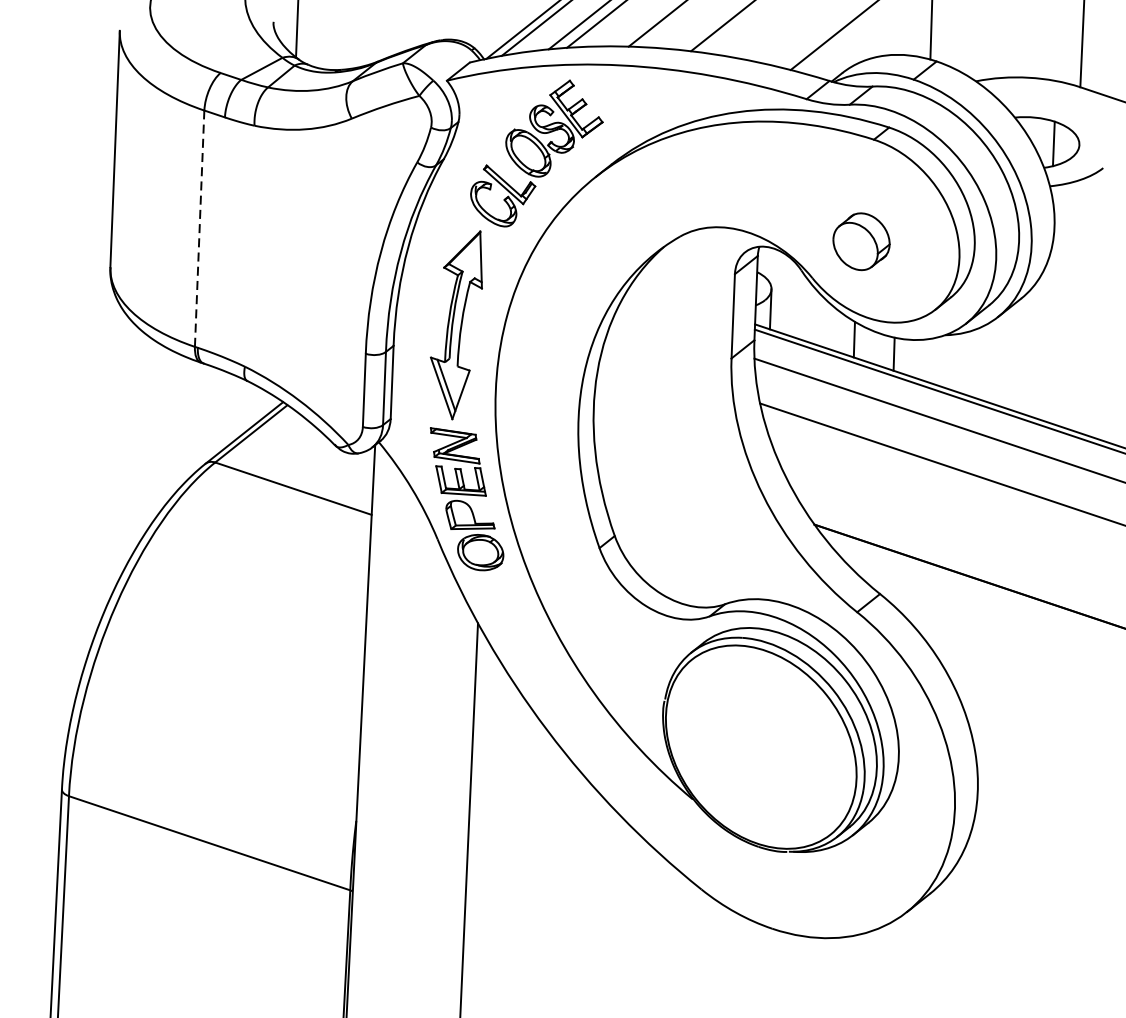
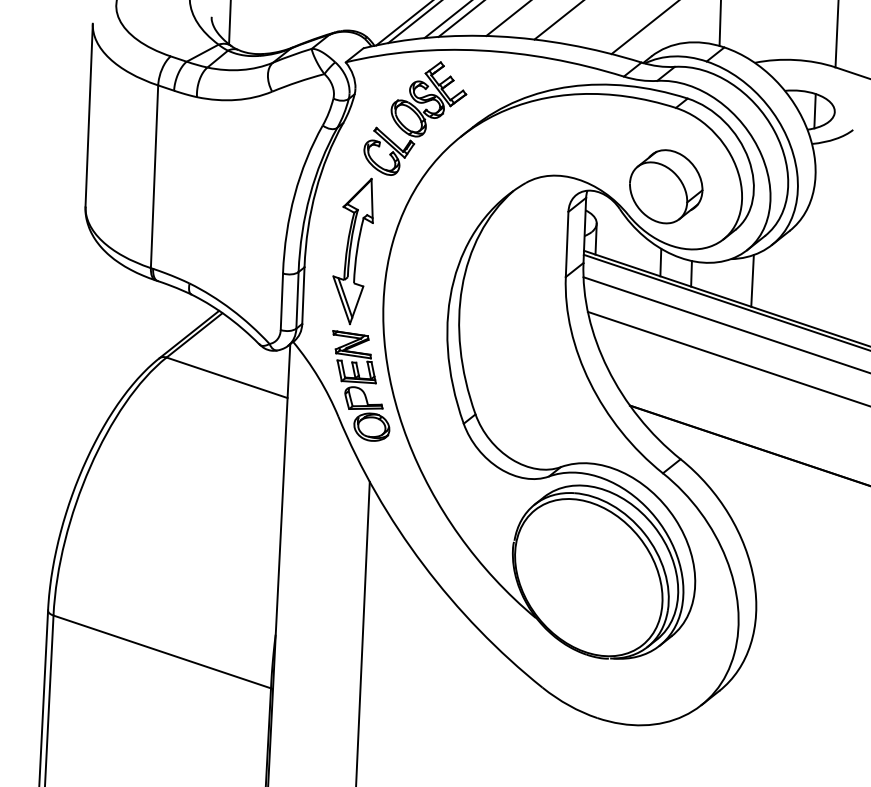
line: (199, 228) -> (154, 176), dashed -> solid
part: (861, 241) -> (666, 186), size x1.67
line: (972, 362) -> (752, 280), added

